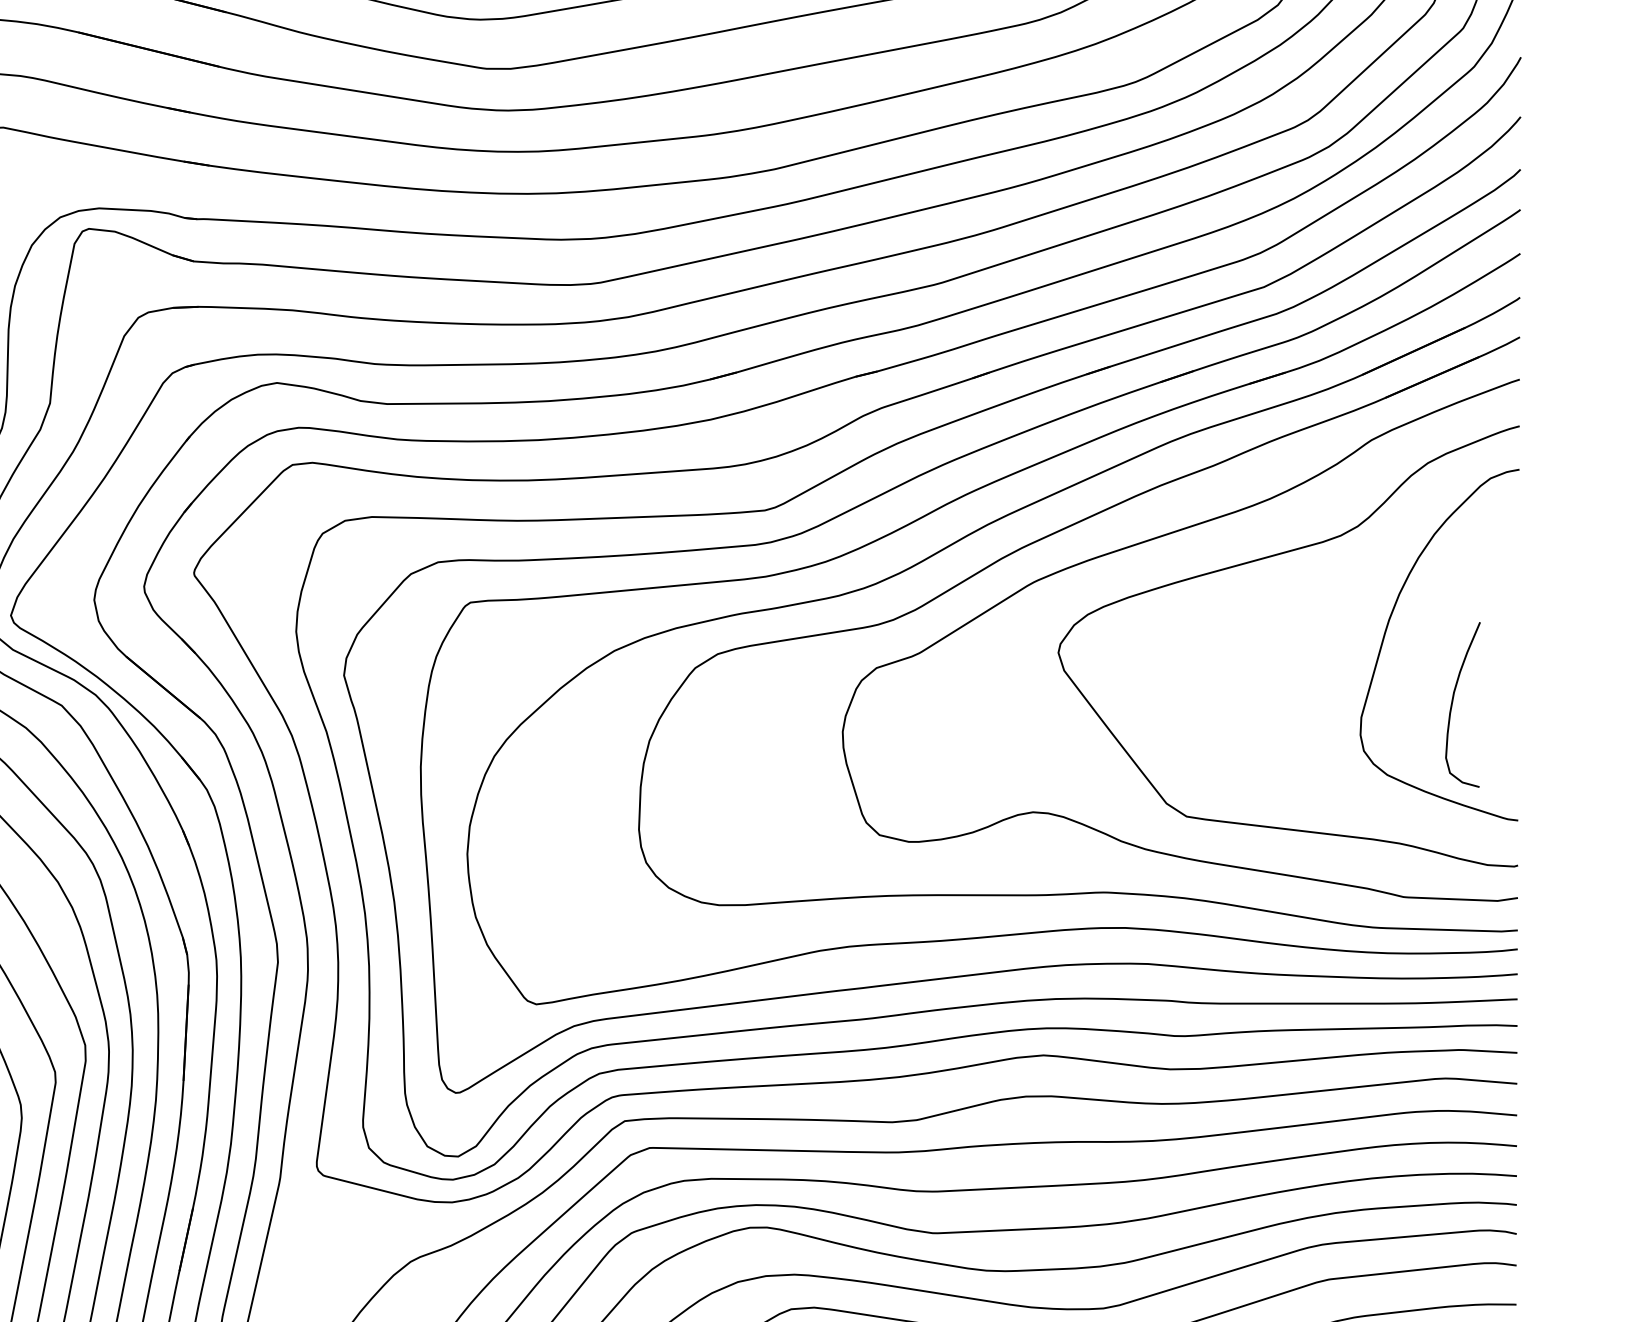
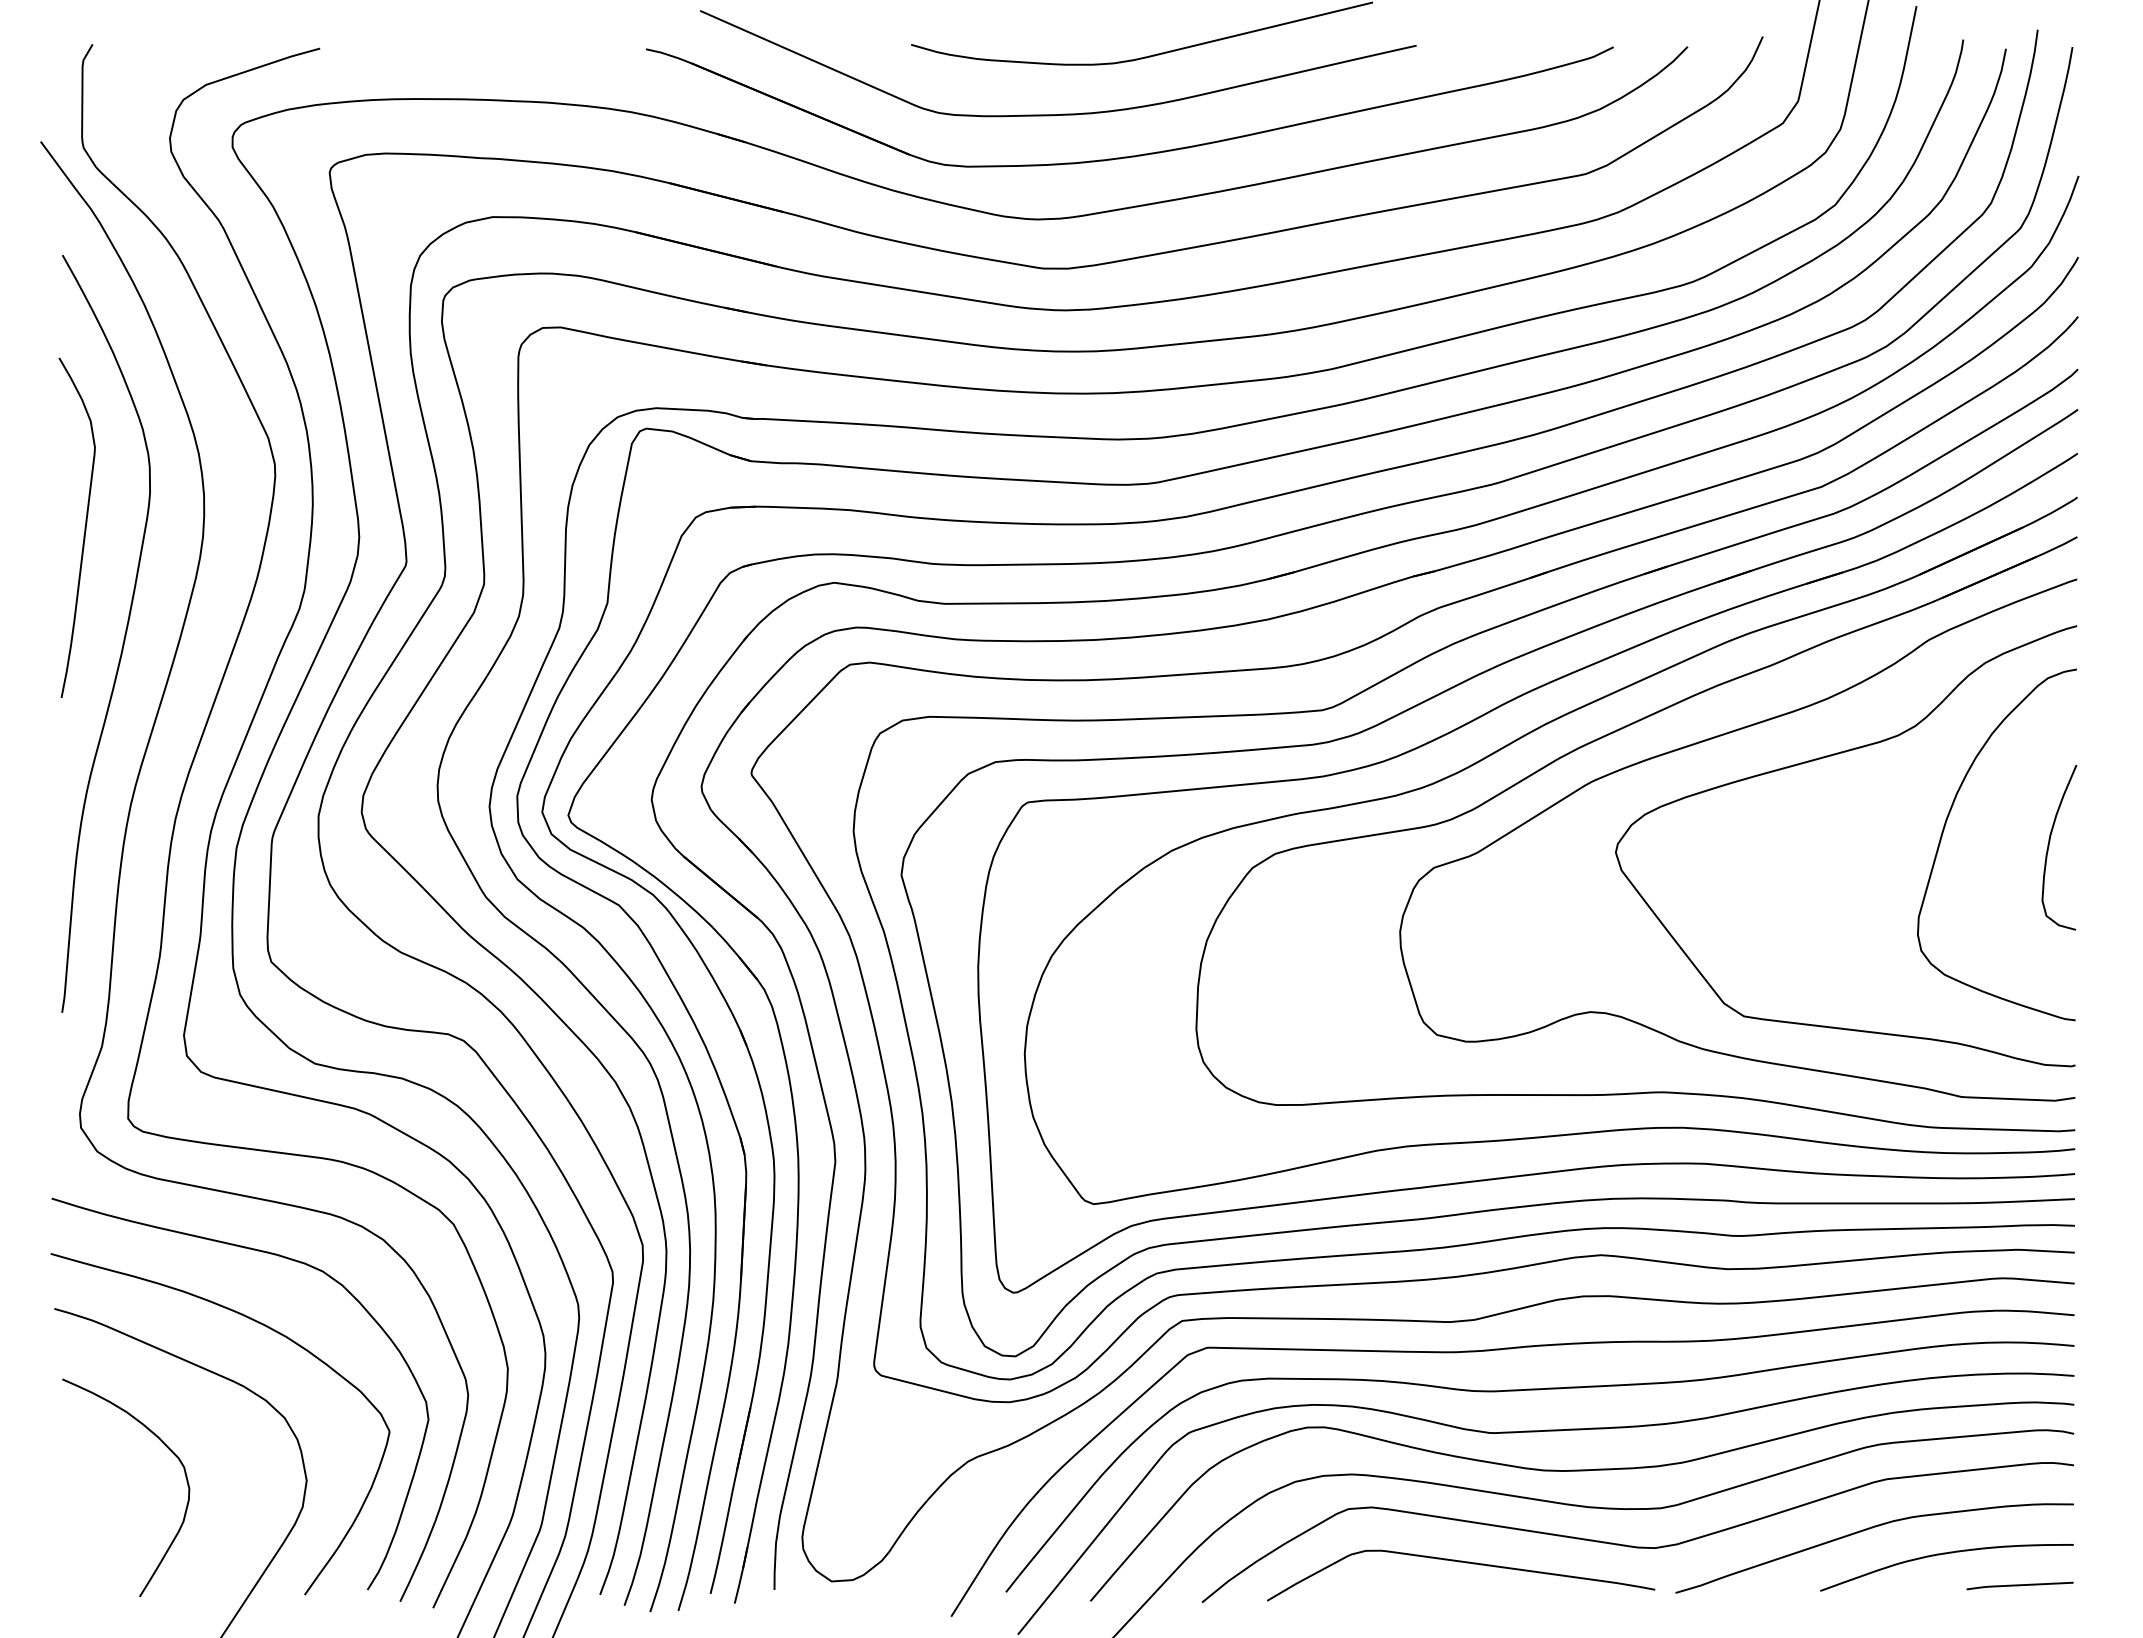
curve: (1453, 703) -> (2049, 846), moved

